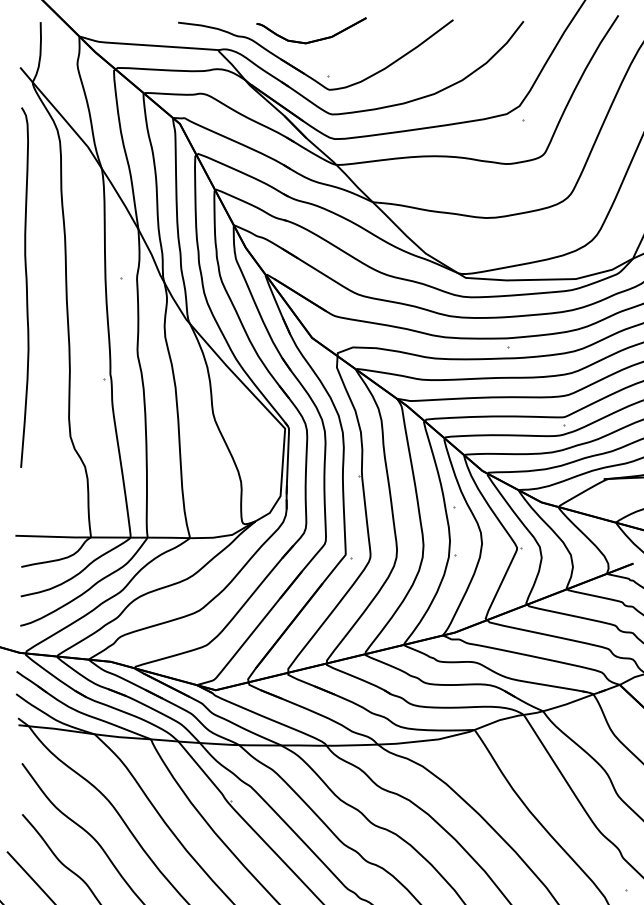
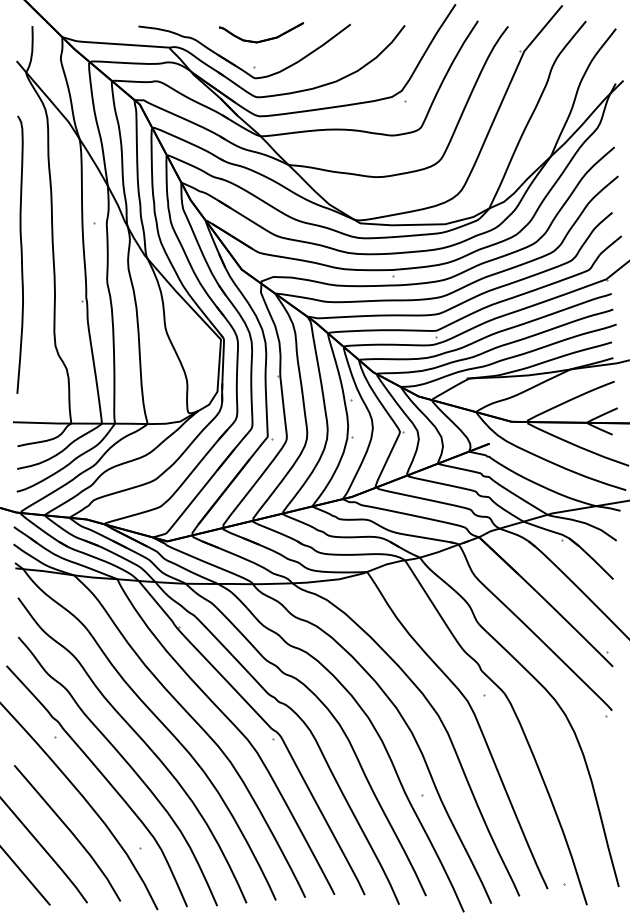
part: (314, 39) -> (263, 39), moved
curve: (25, 287) -> (20, 254), moved

